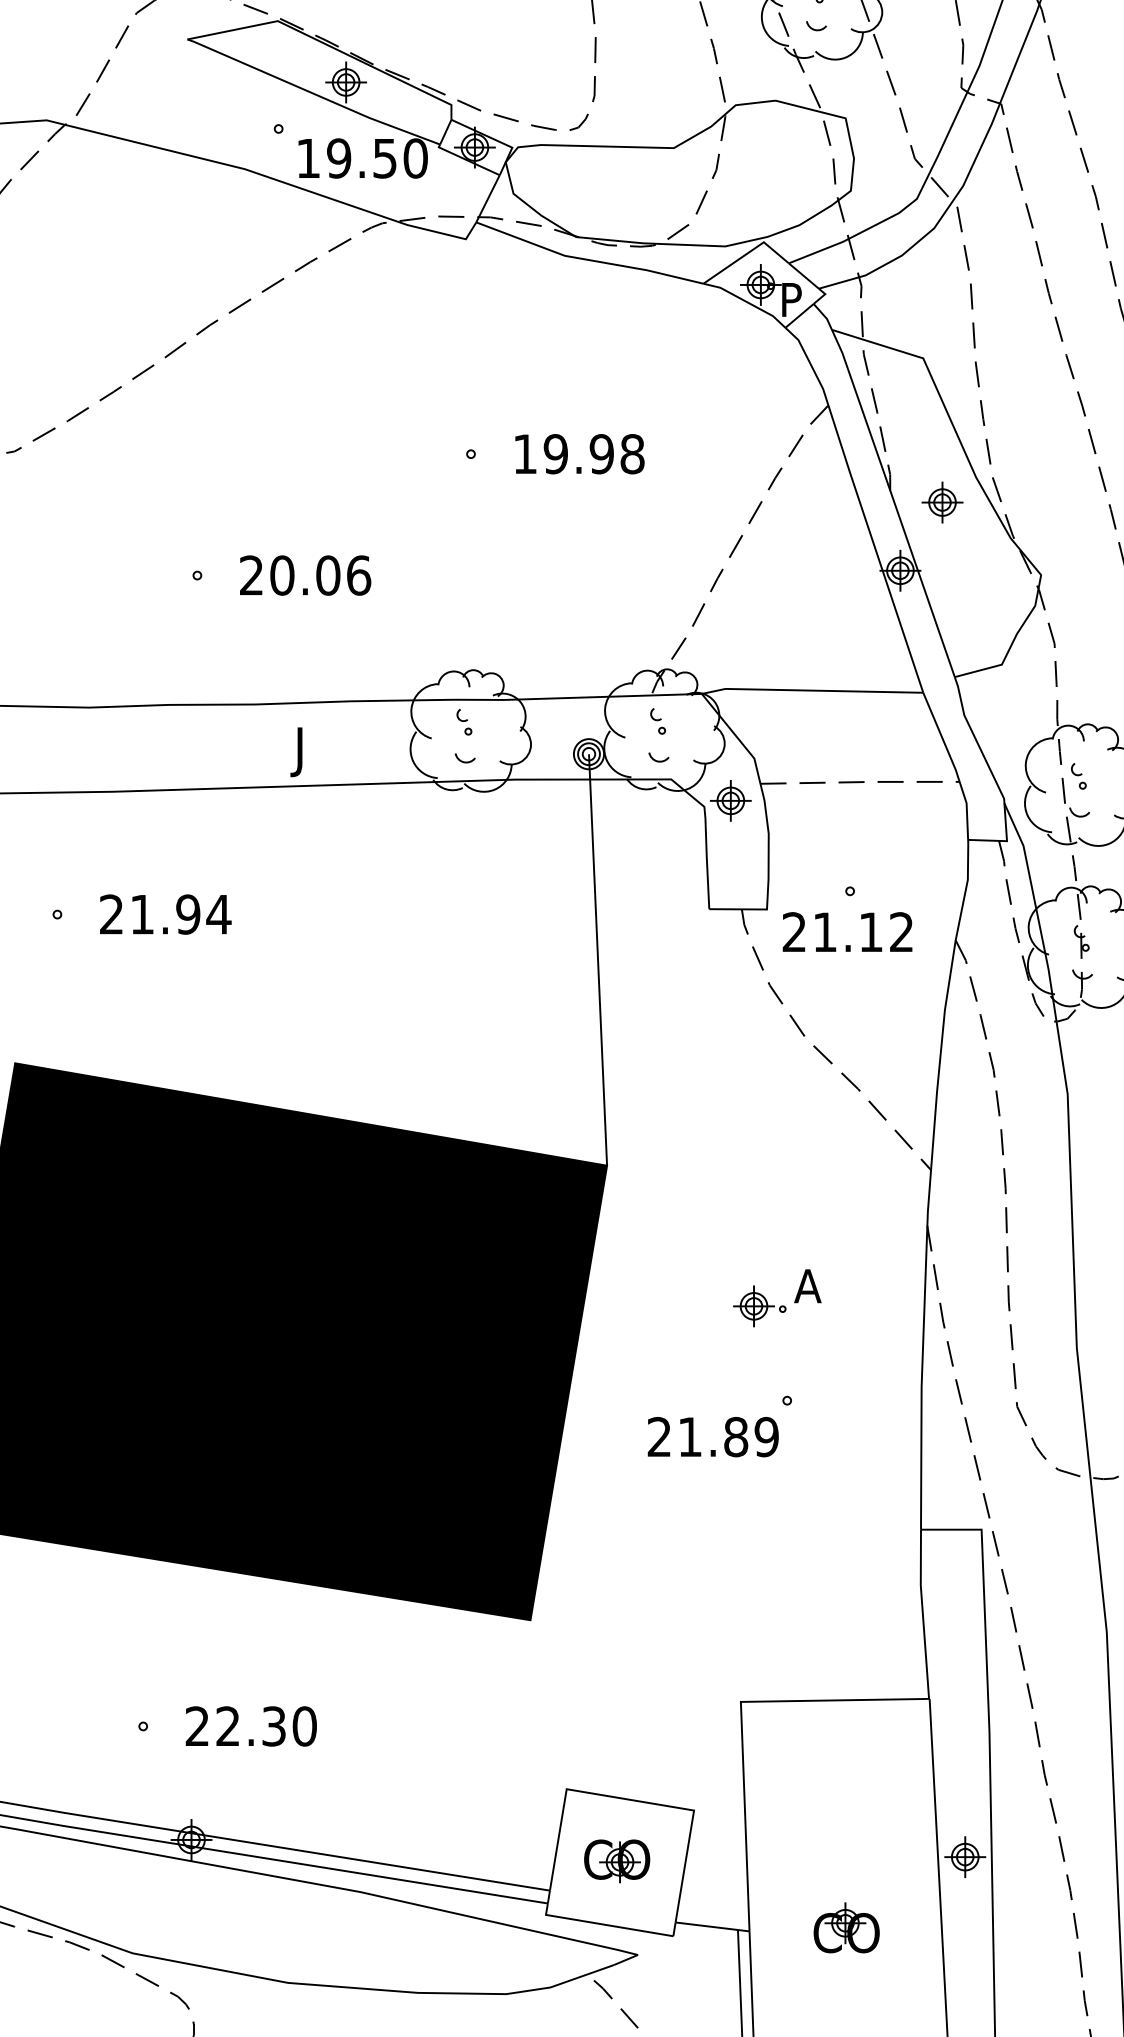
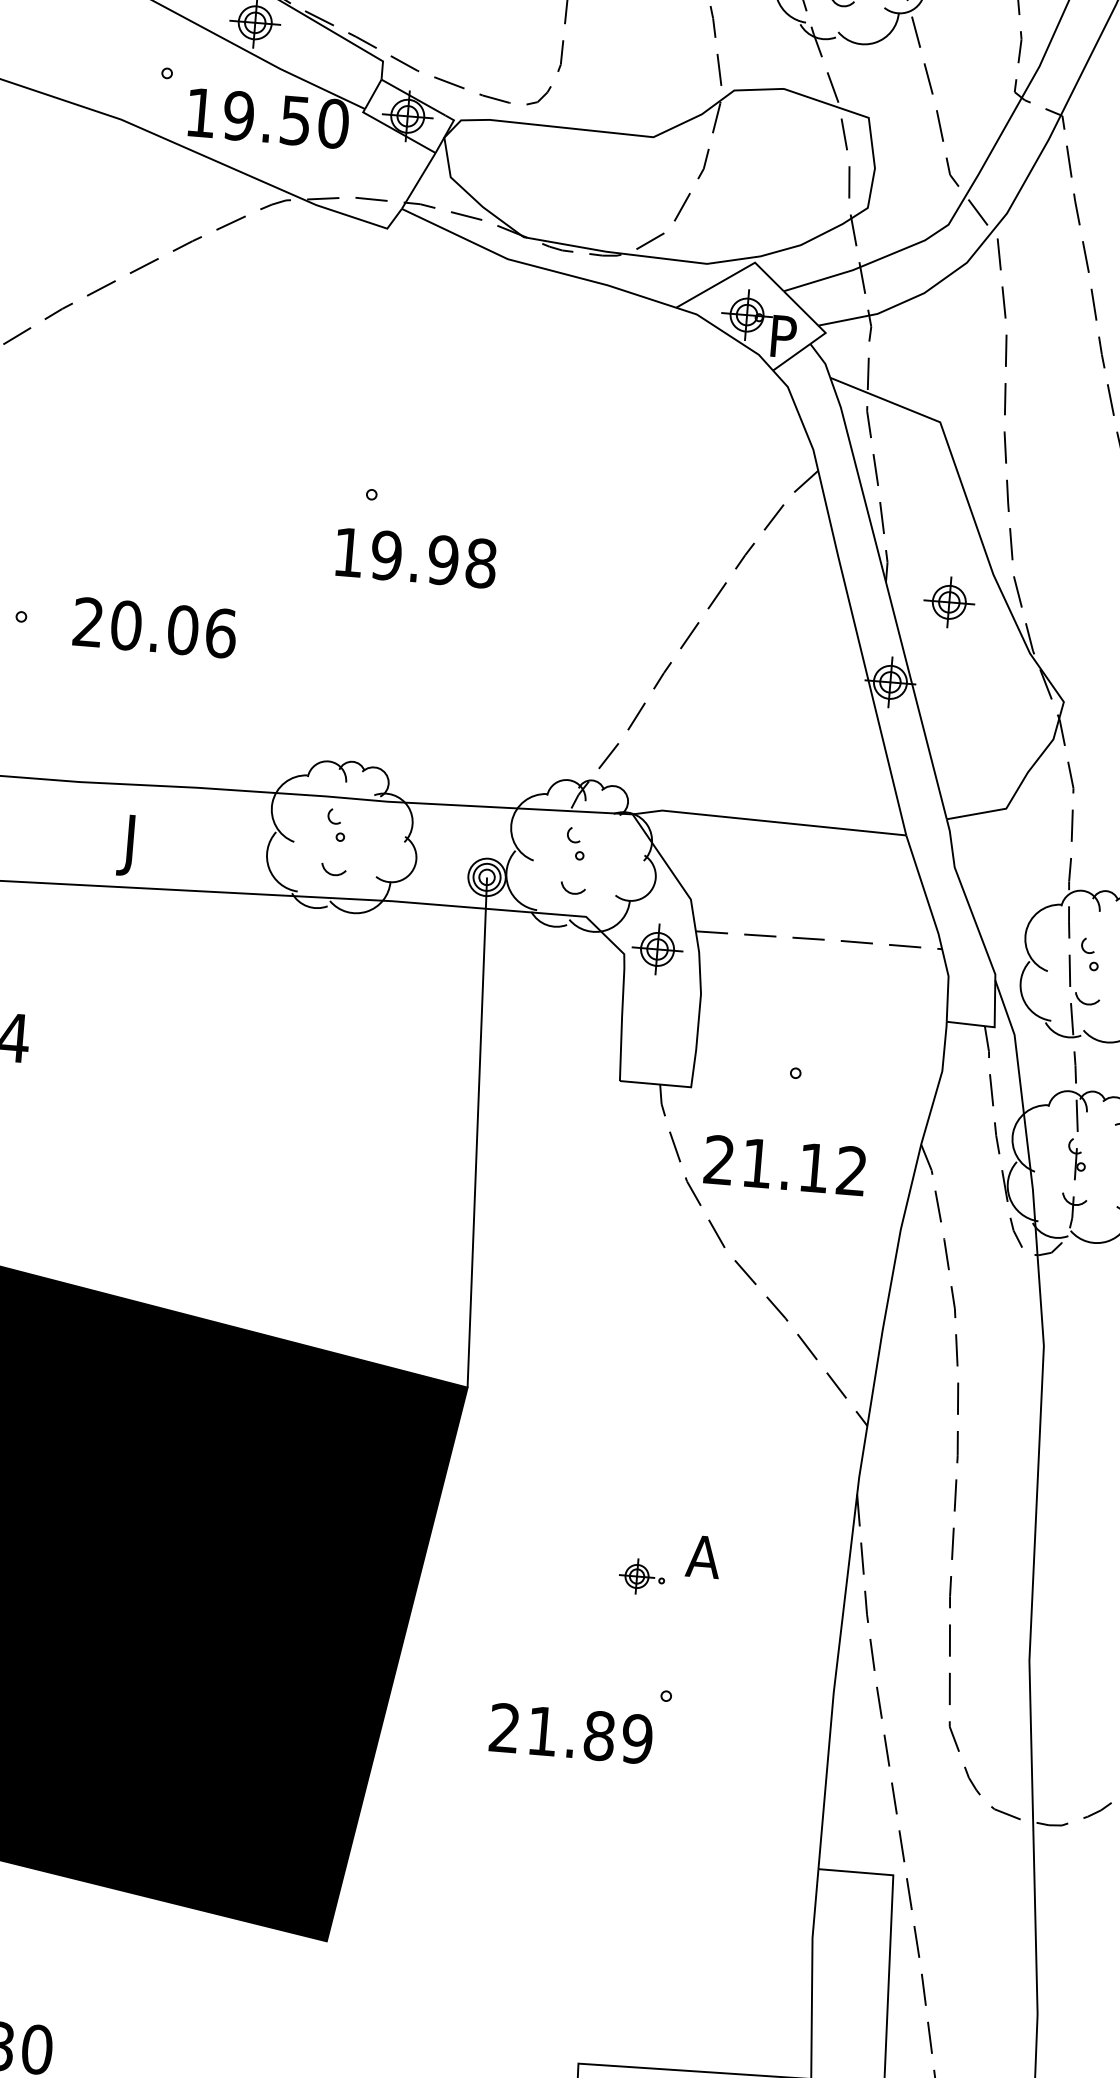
text: (579, 454) -> (415, 558), moved
text: (847, 931) -> (784, 1164), moved
part: (759, 1306) -> (641, 1577), size x0.7

